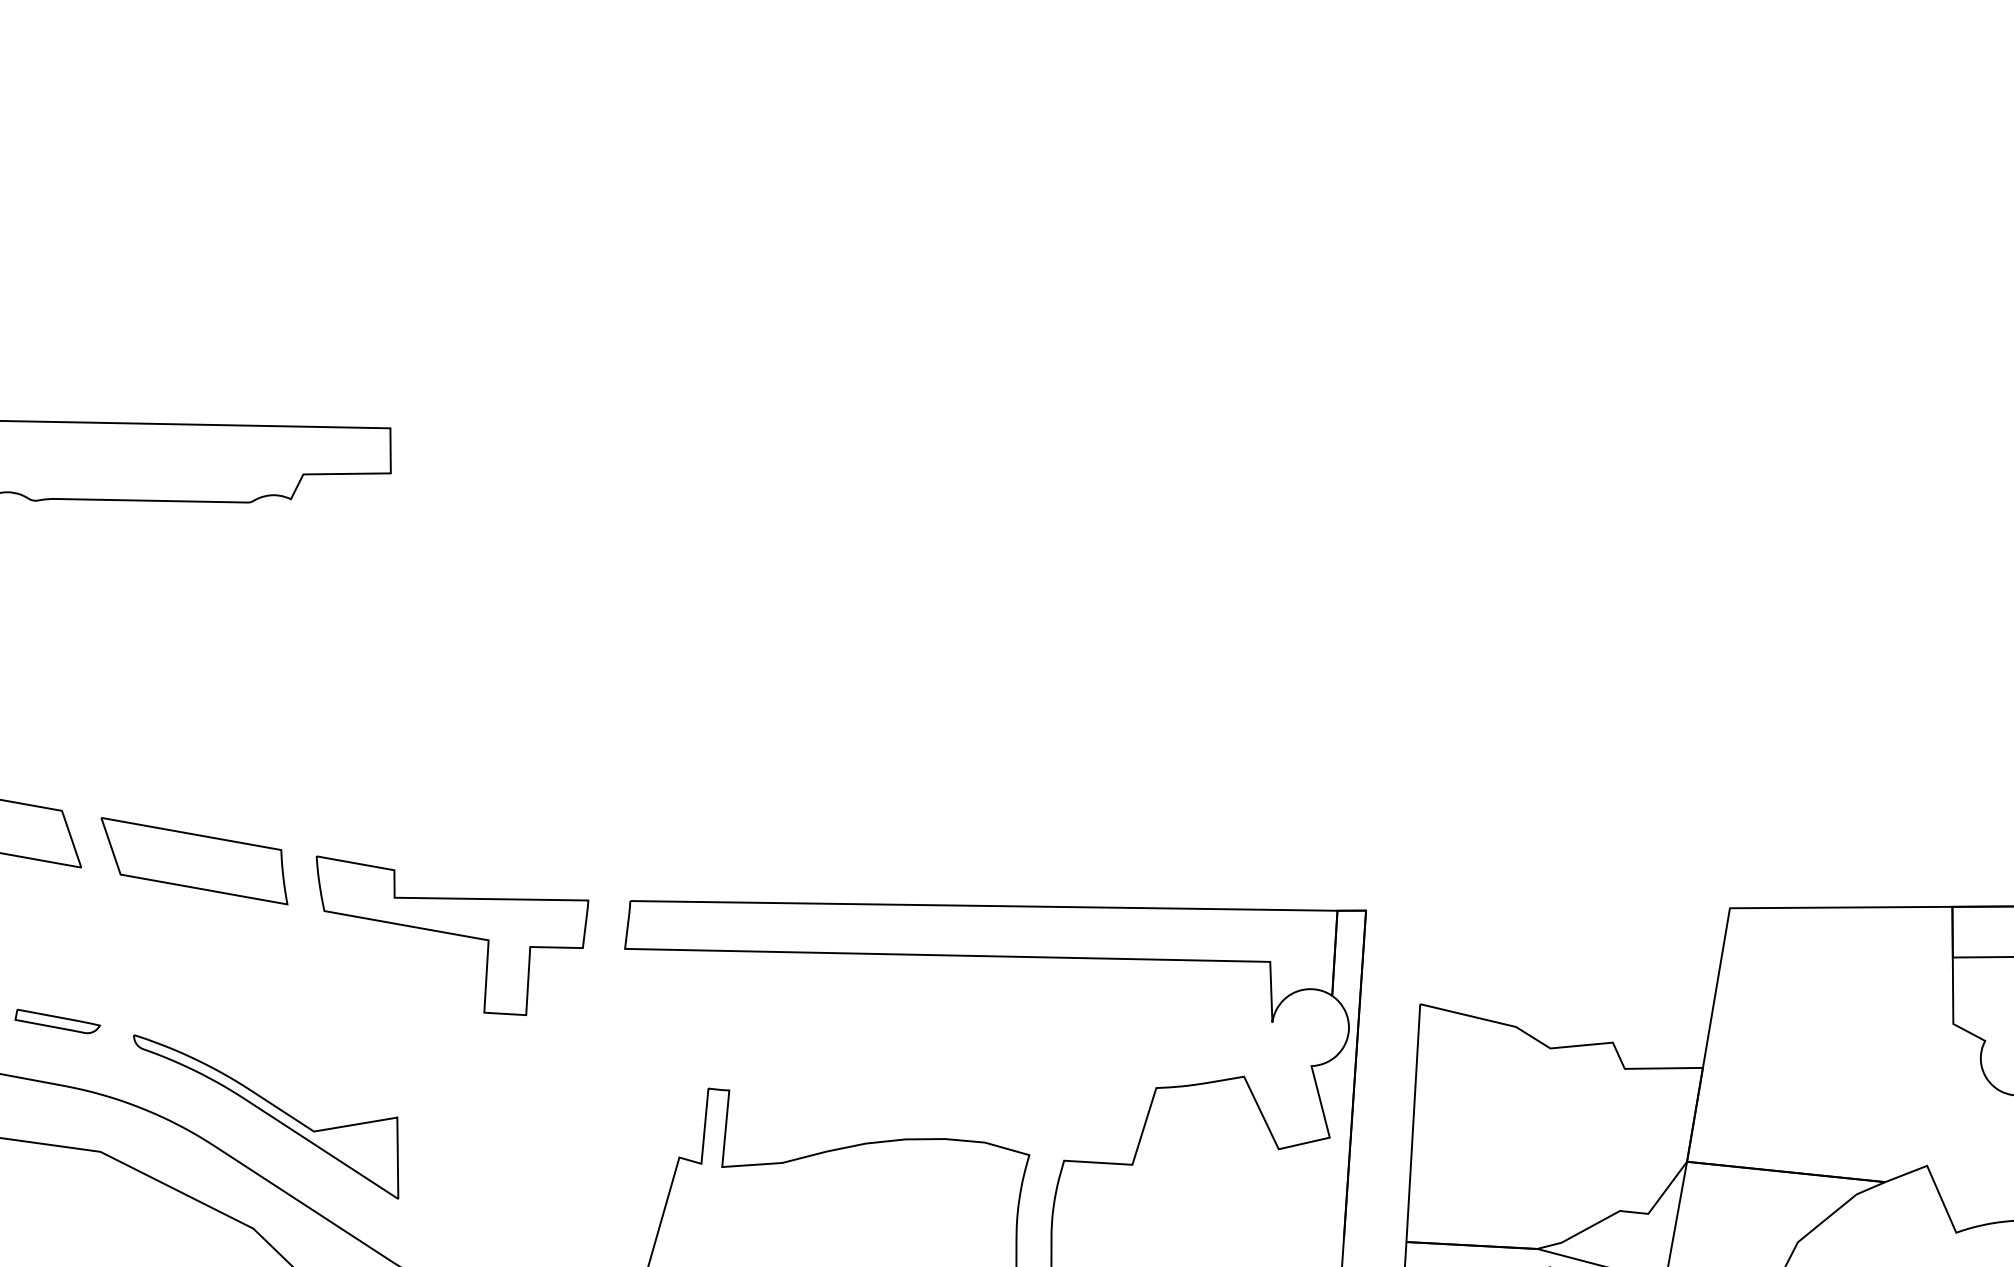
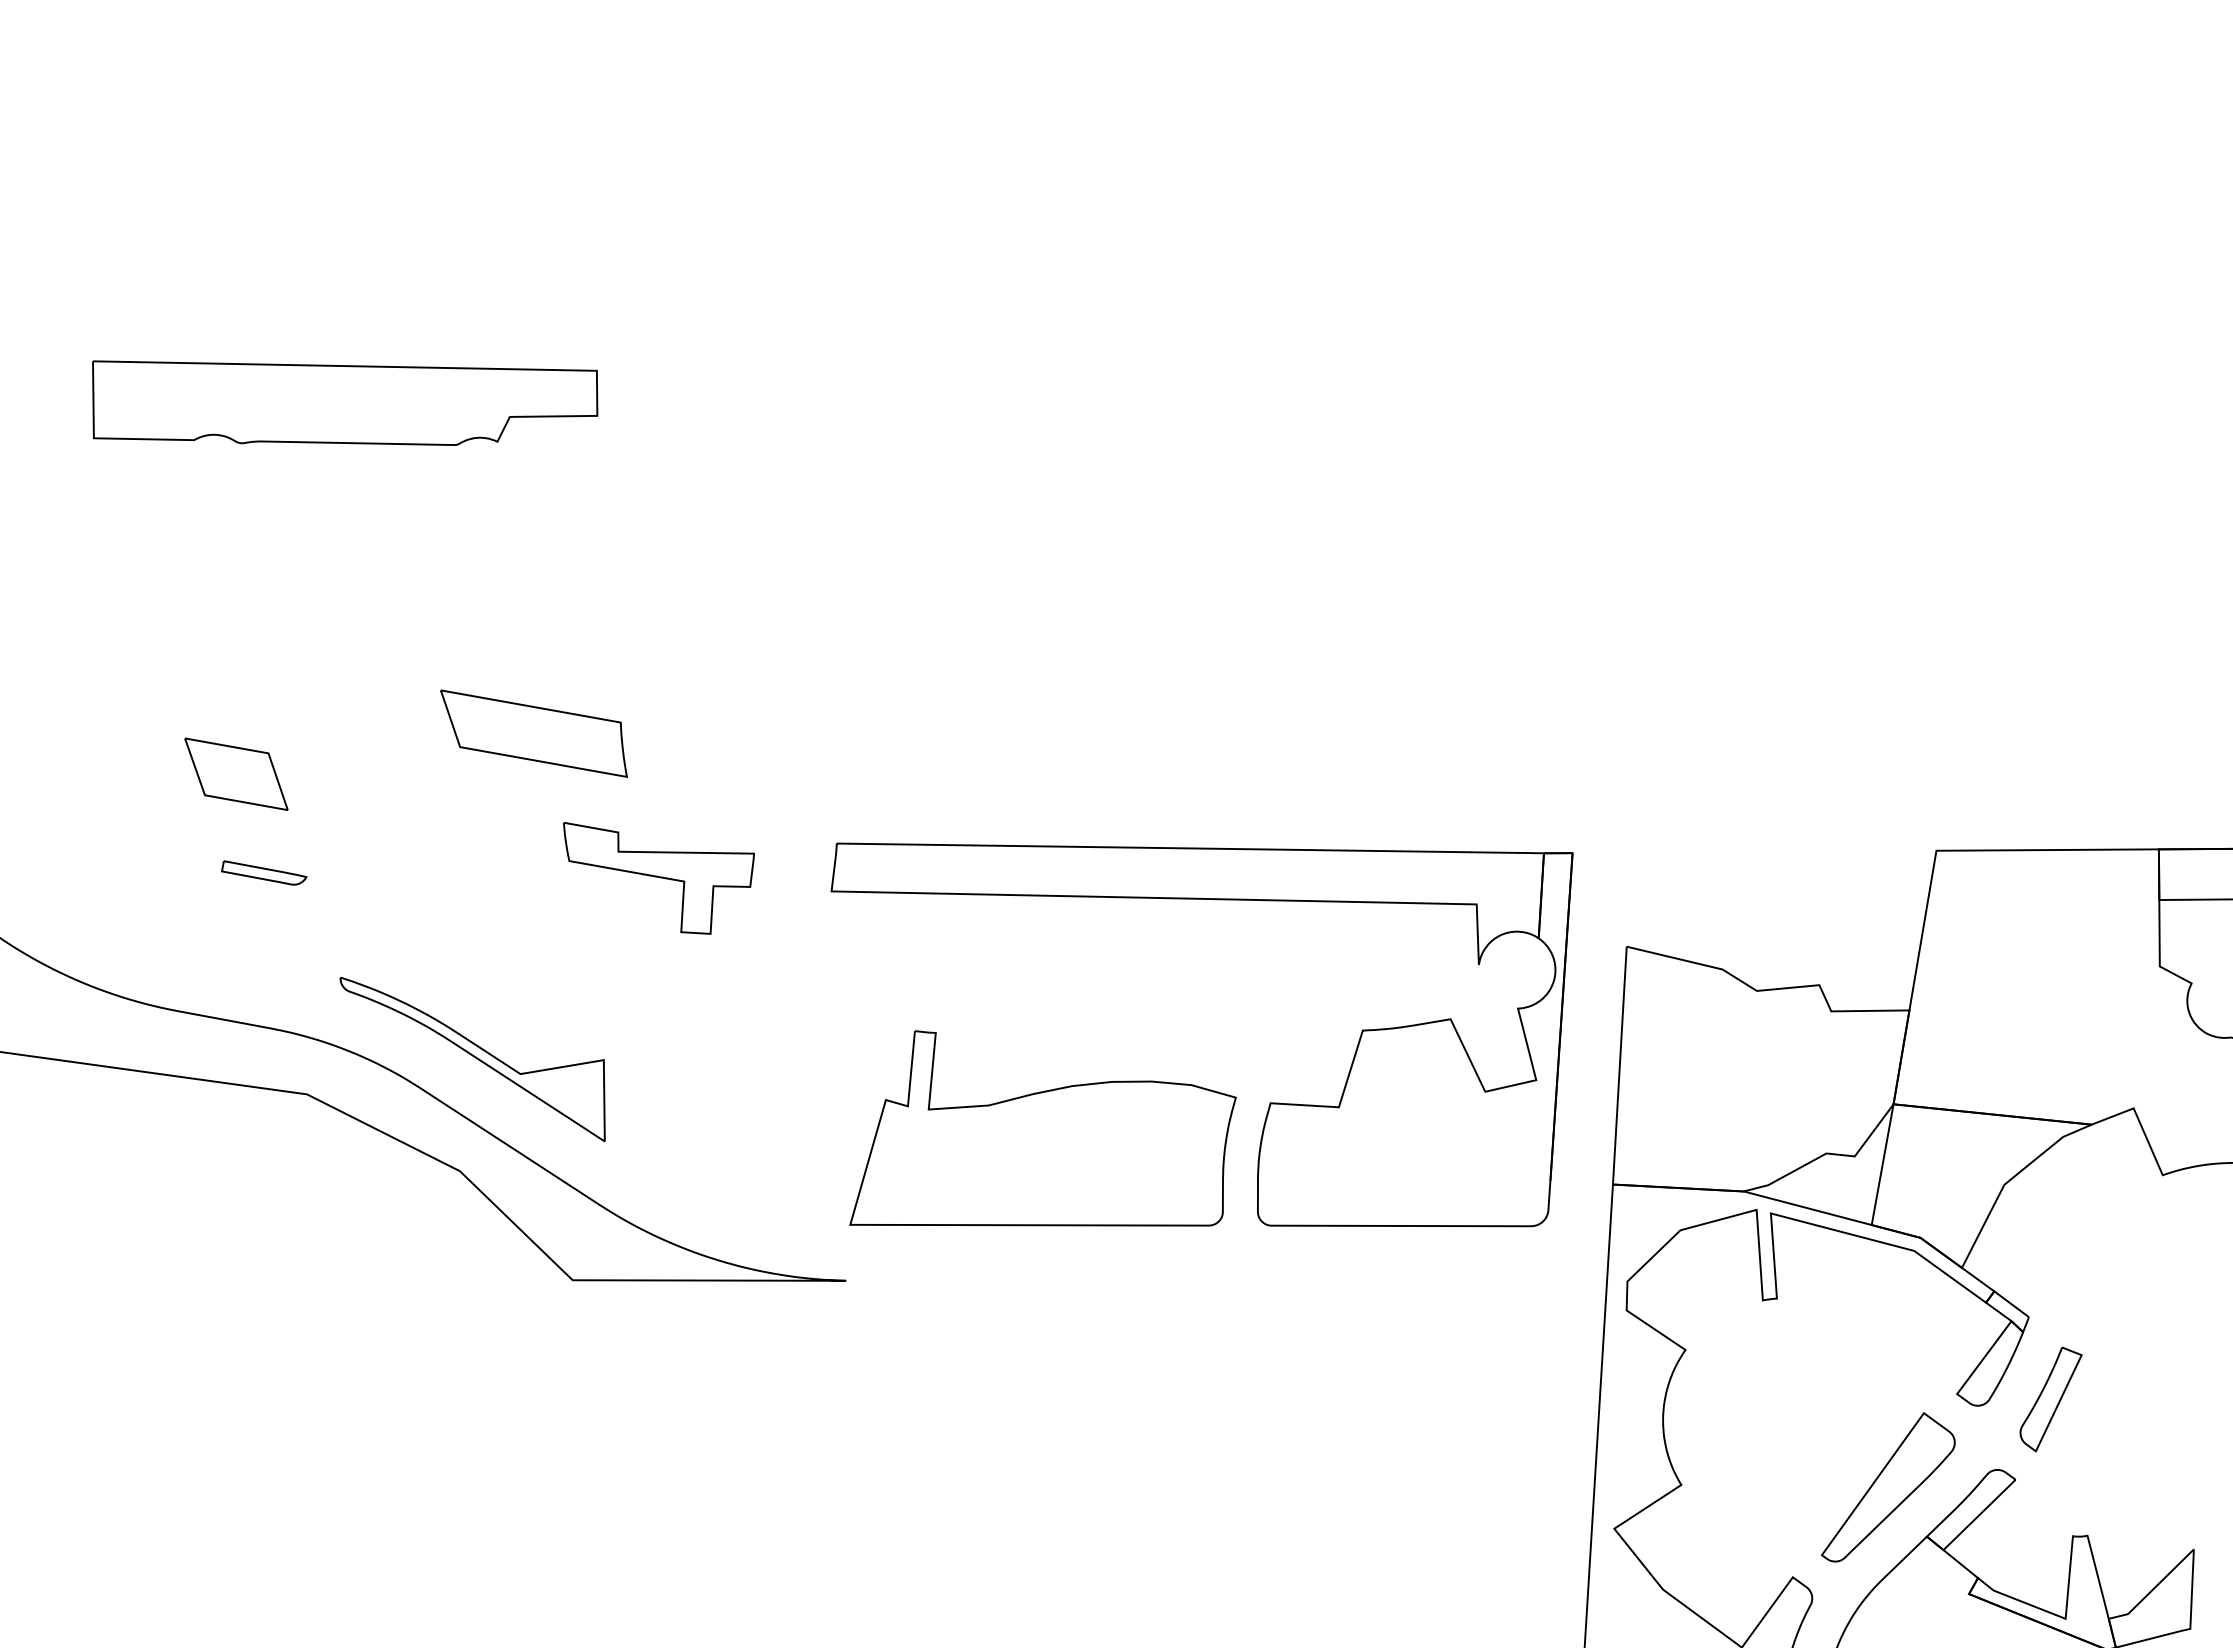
part: (194, 860) -> (533, 733), moved
part: (452, 935) -> (658, 878), size x0.7
part: (58, 1020) -> (264, 872), moved

